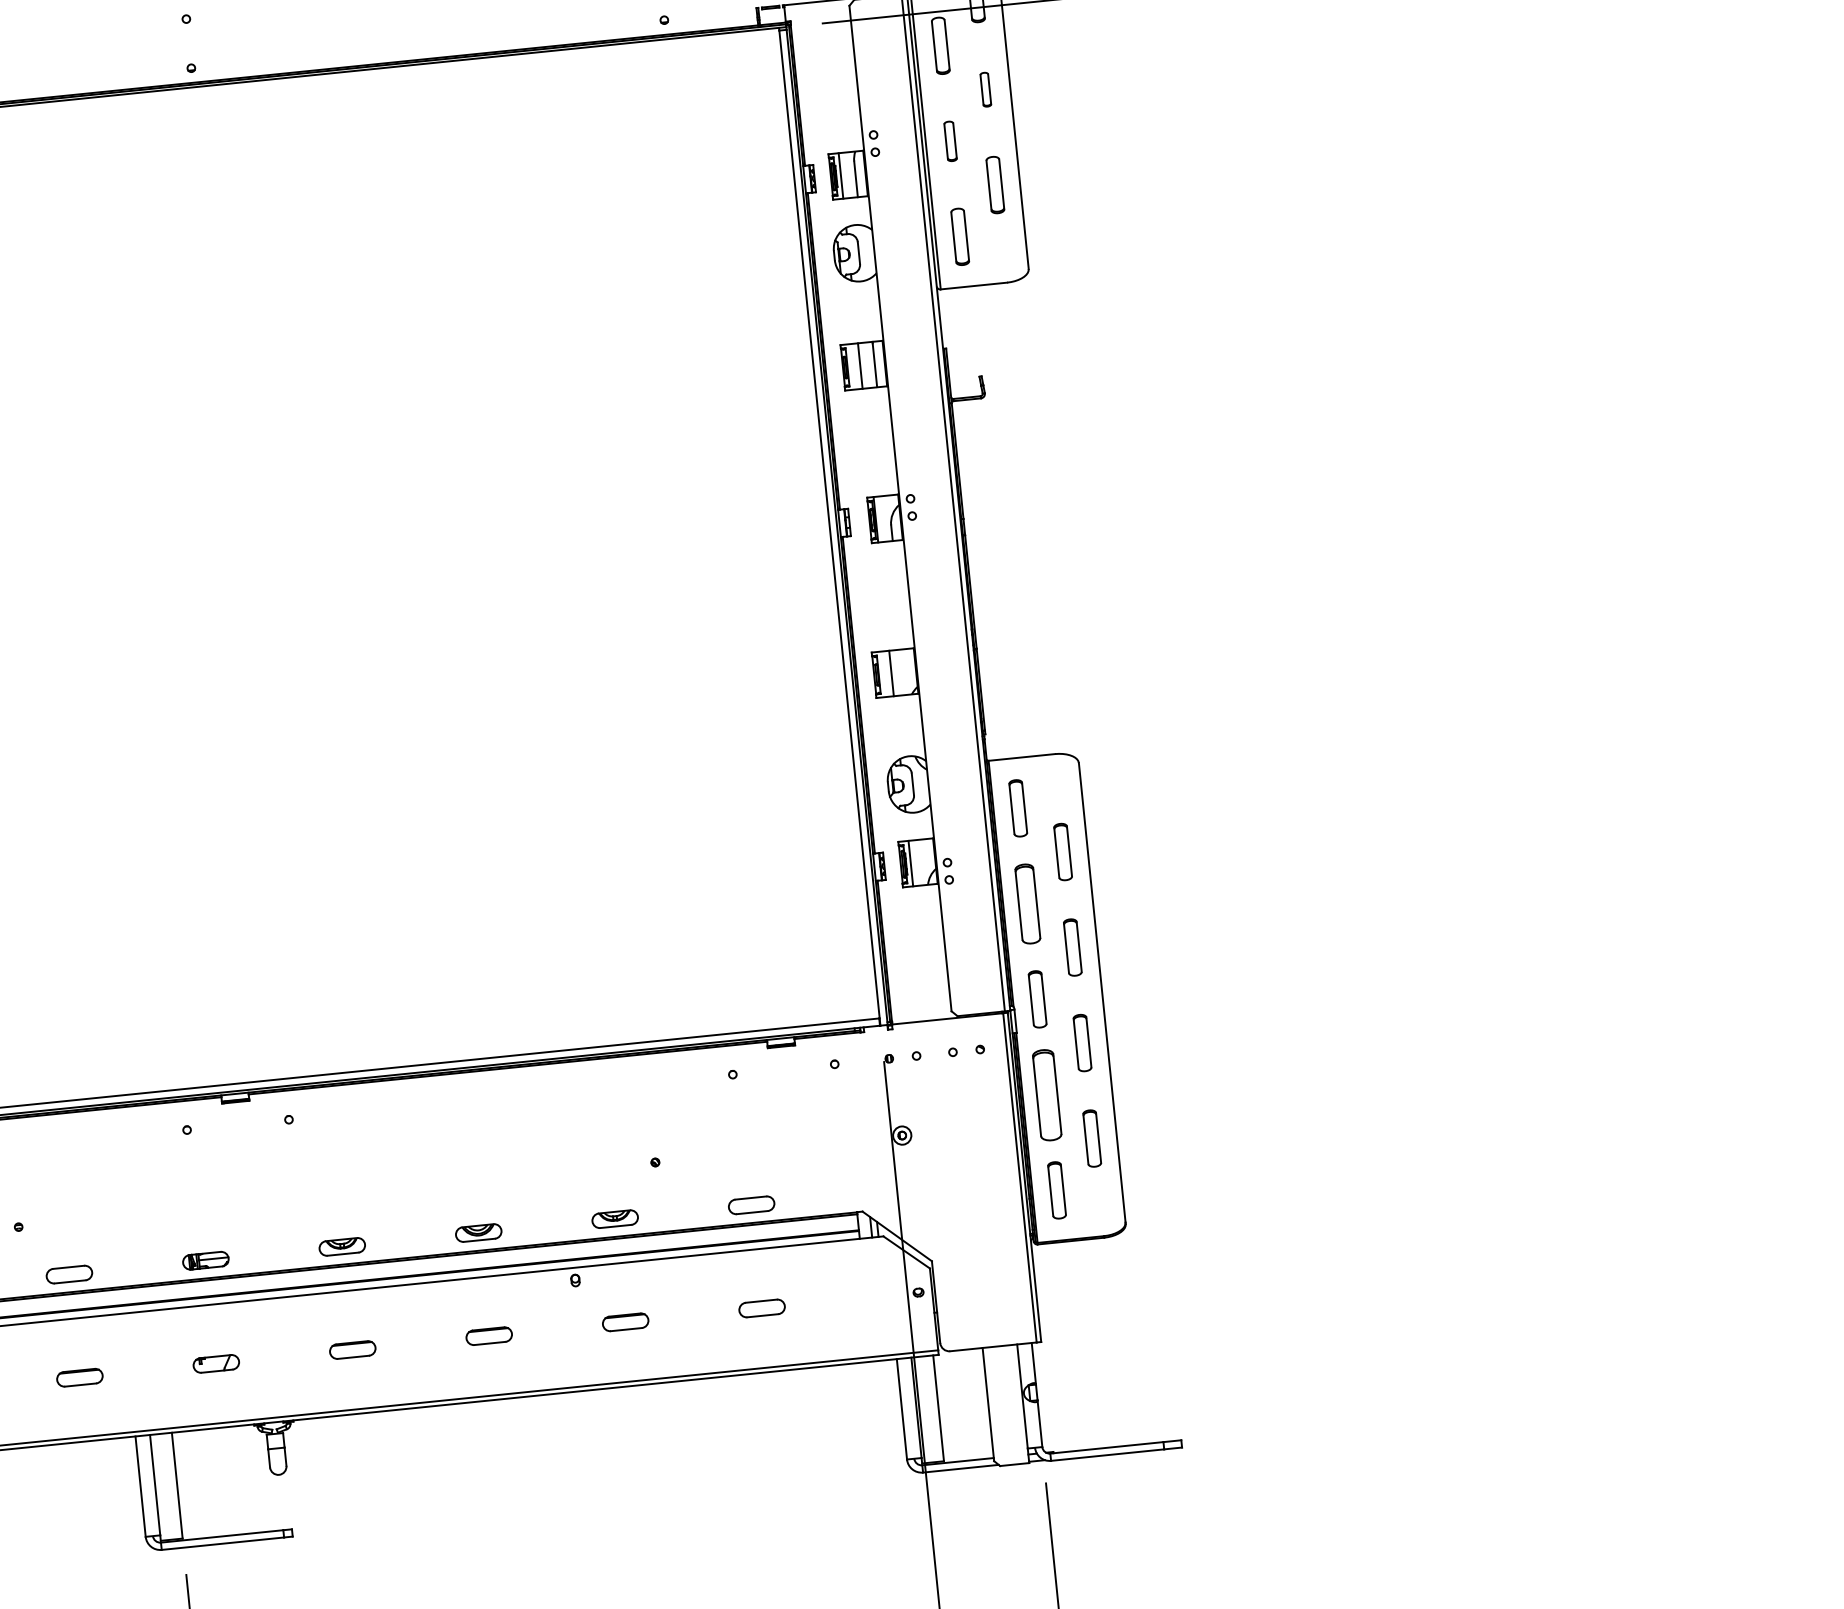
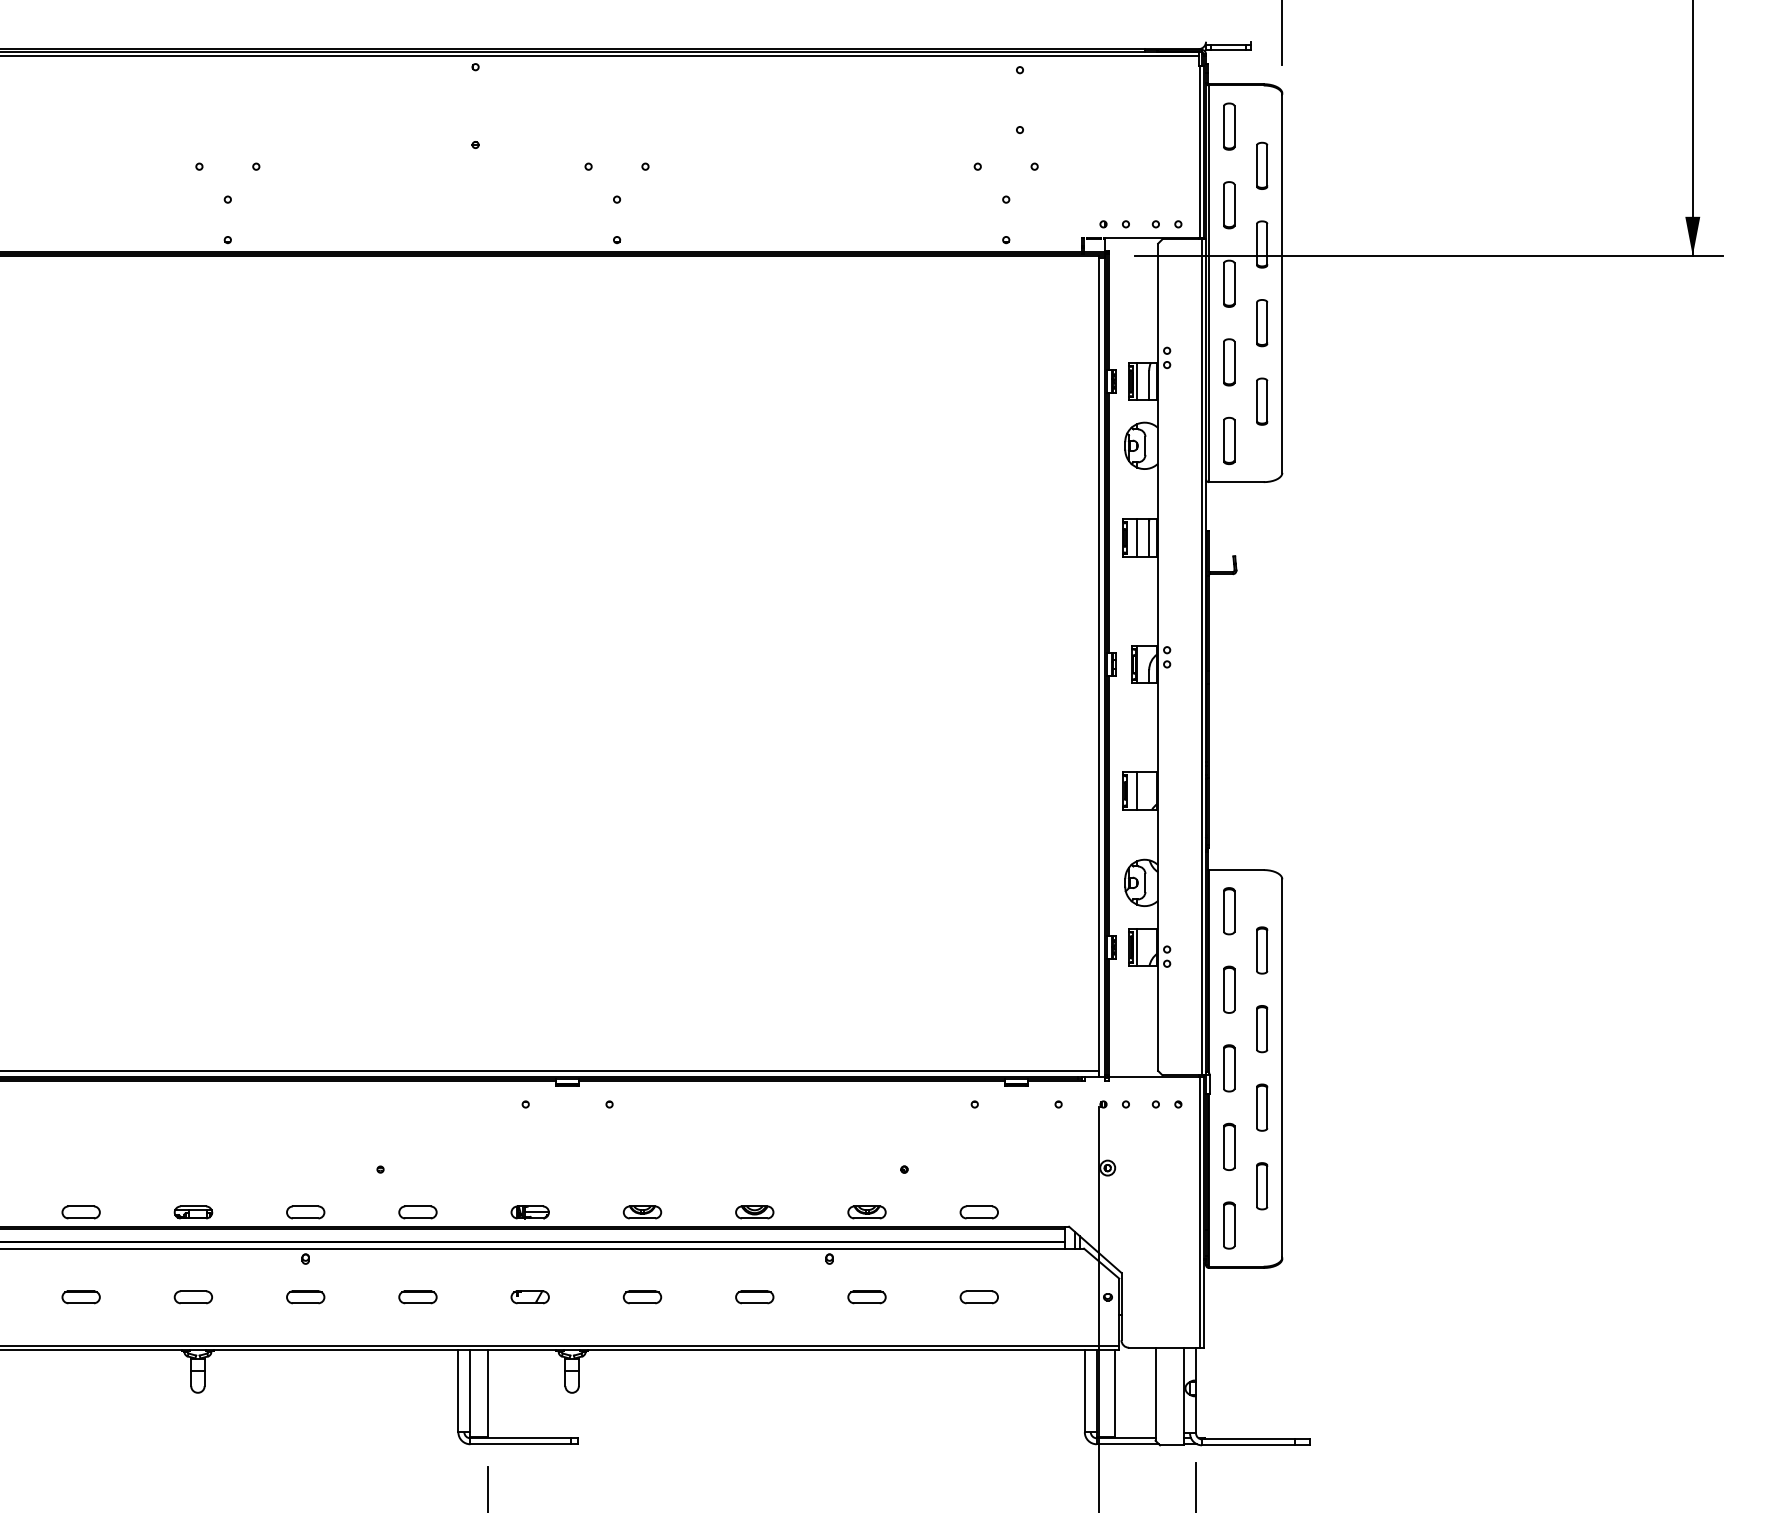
part: (986, 89) -> (1262, 323), size x1.67
part: (950, 141) -> (1229, 362), size x1.43
part: (1028, 903) -> (1229, 989), size x0.71
part: (1047, 1094) -> (1229, 1146), size x0.62

